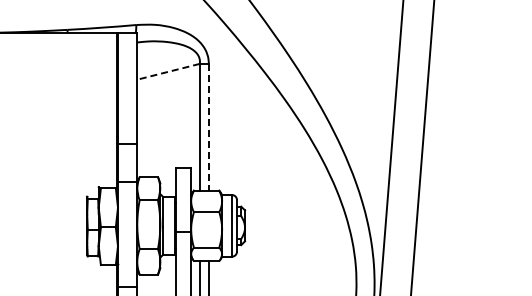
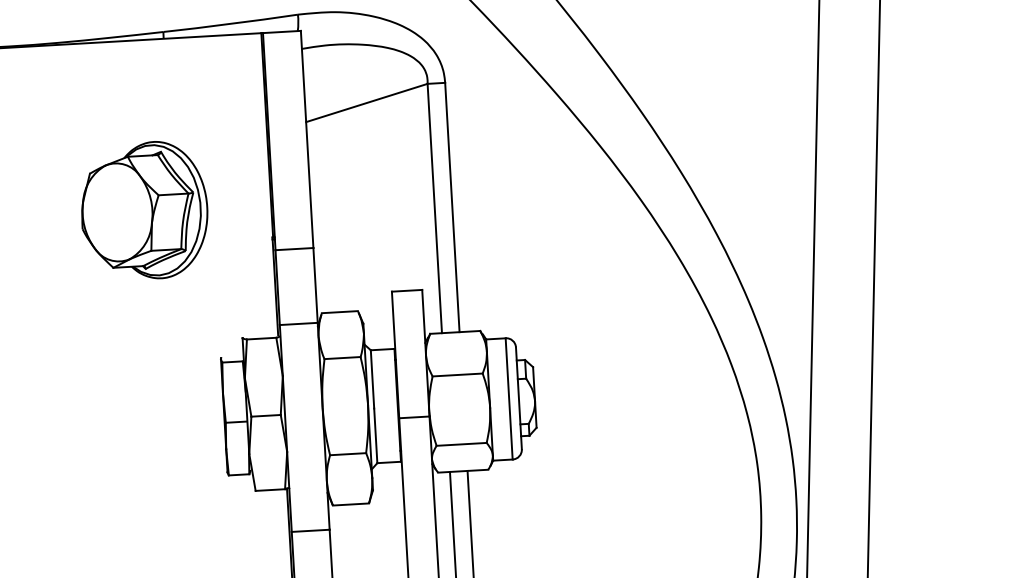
line: (168, 71) -> (366, 102), dashed -> solid
part: (52, 119) -> (143, 210), added
line: (208, 127) -> (451, 208), dashed -> solid

